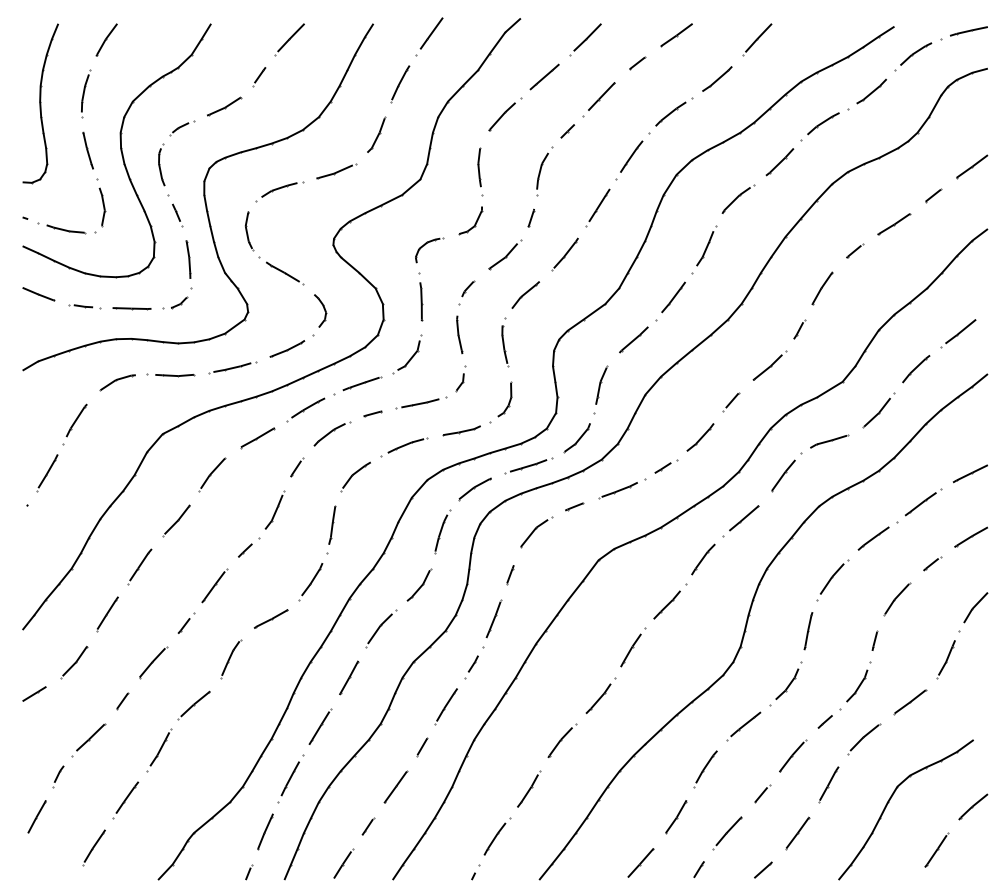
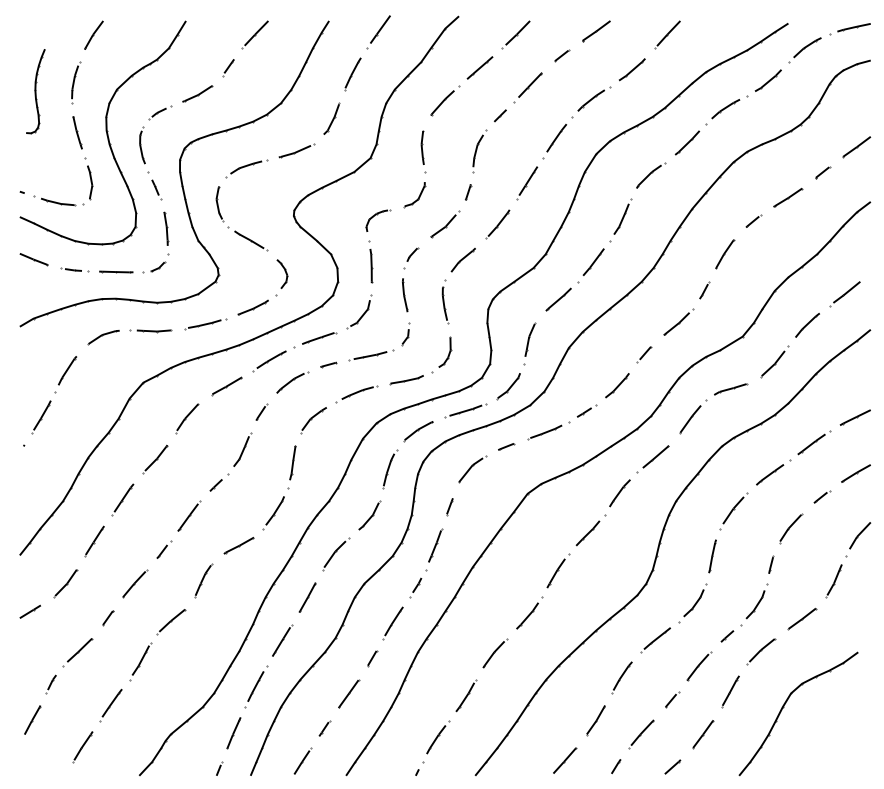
part: (40, 103) -> (35, 91), size x0.6
part: (950, 834) -> (837, 735), removed

